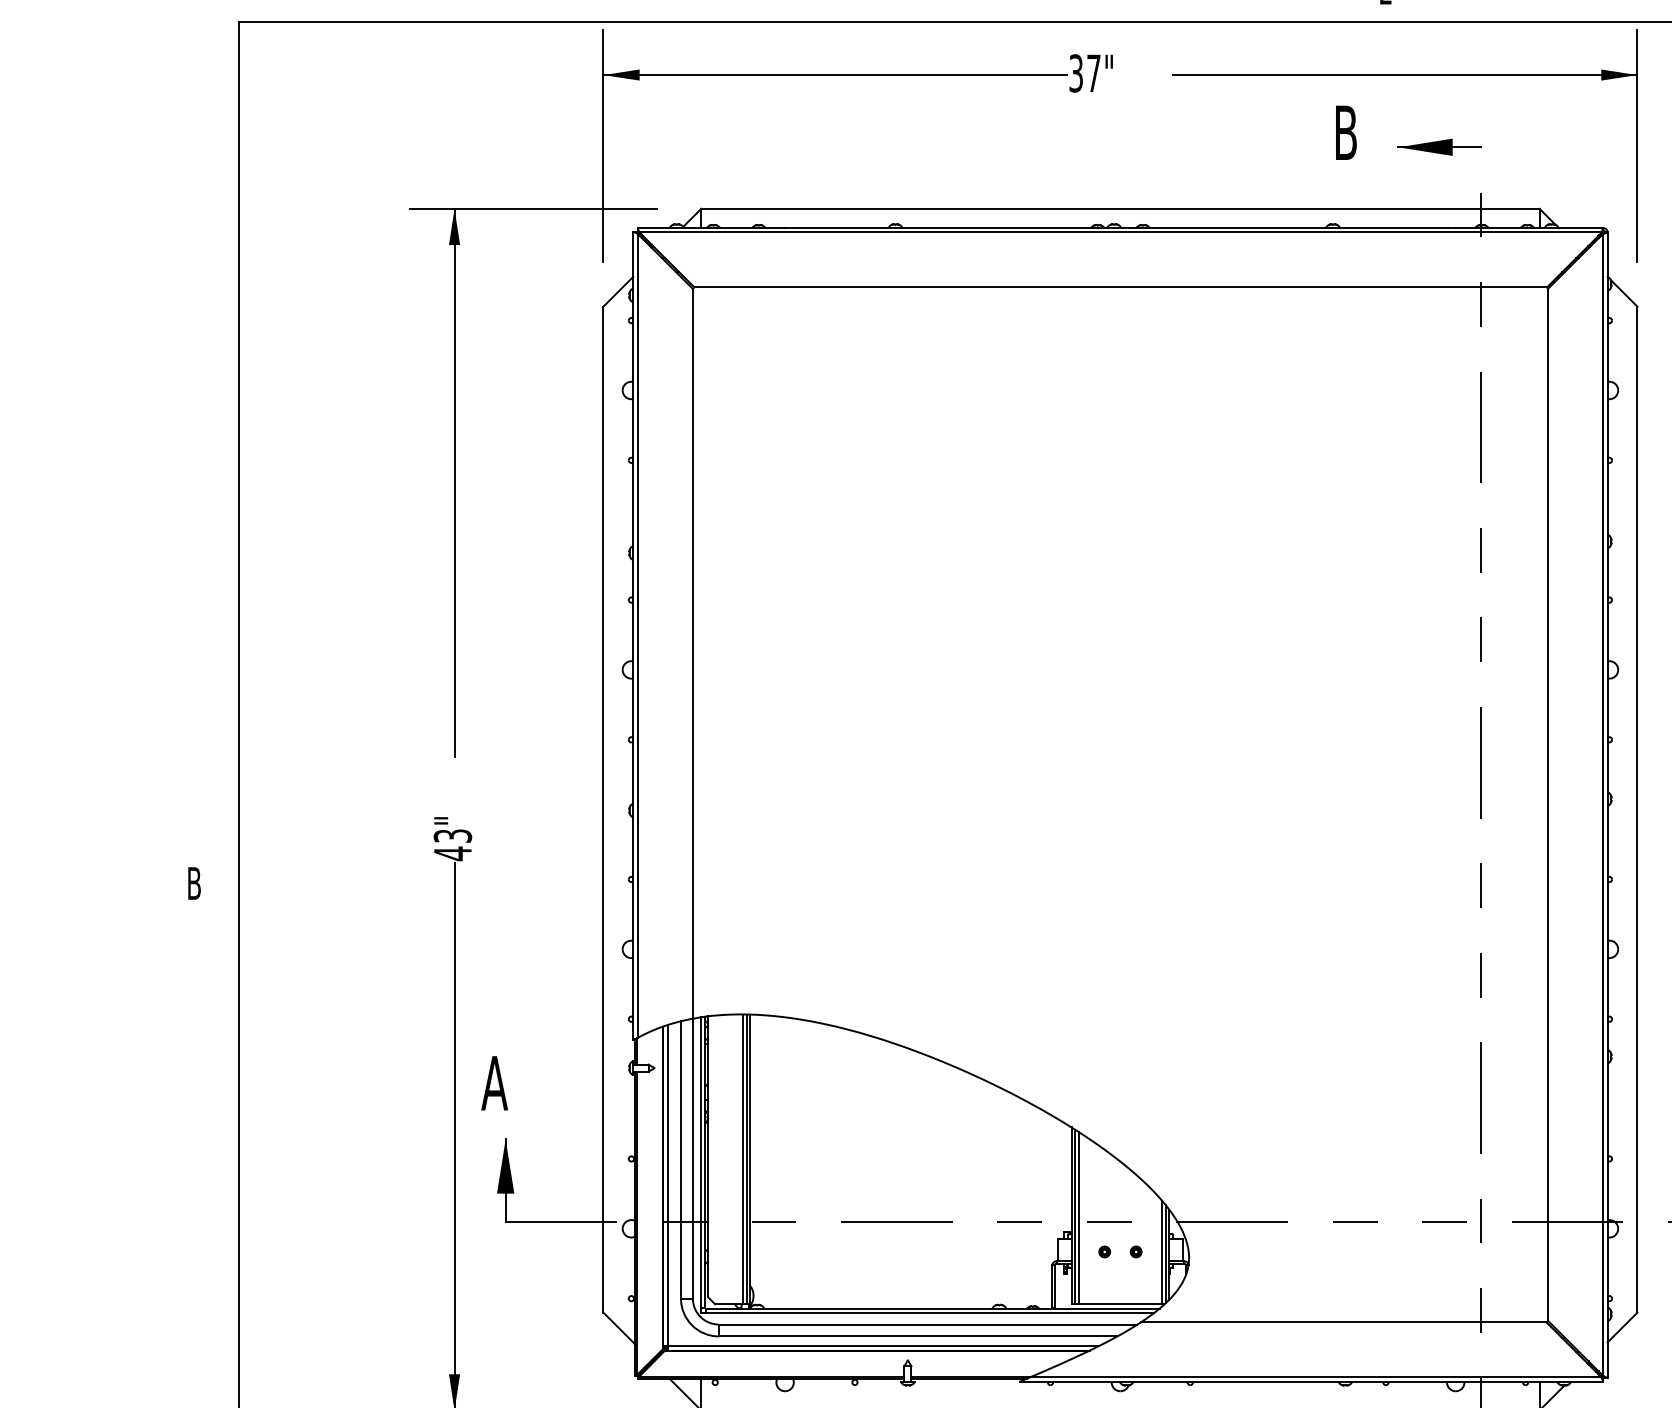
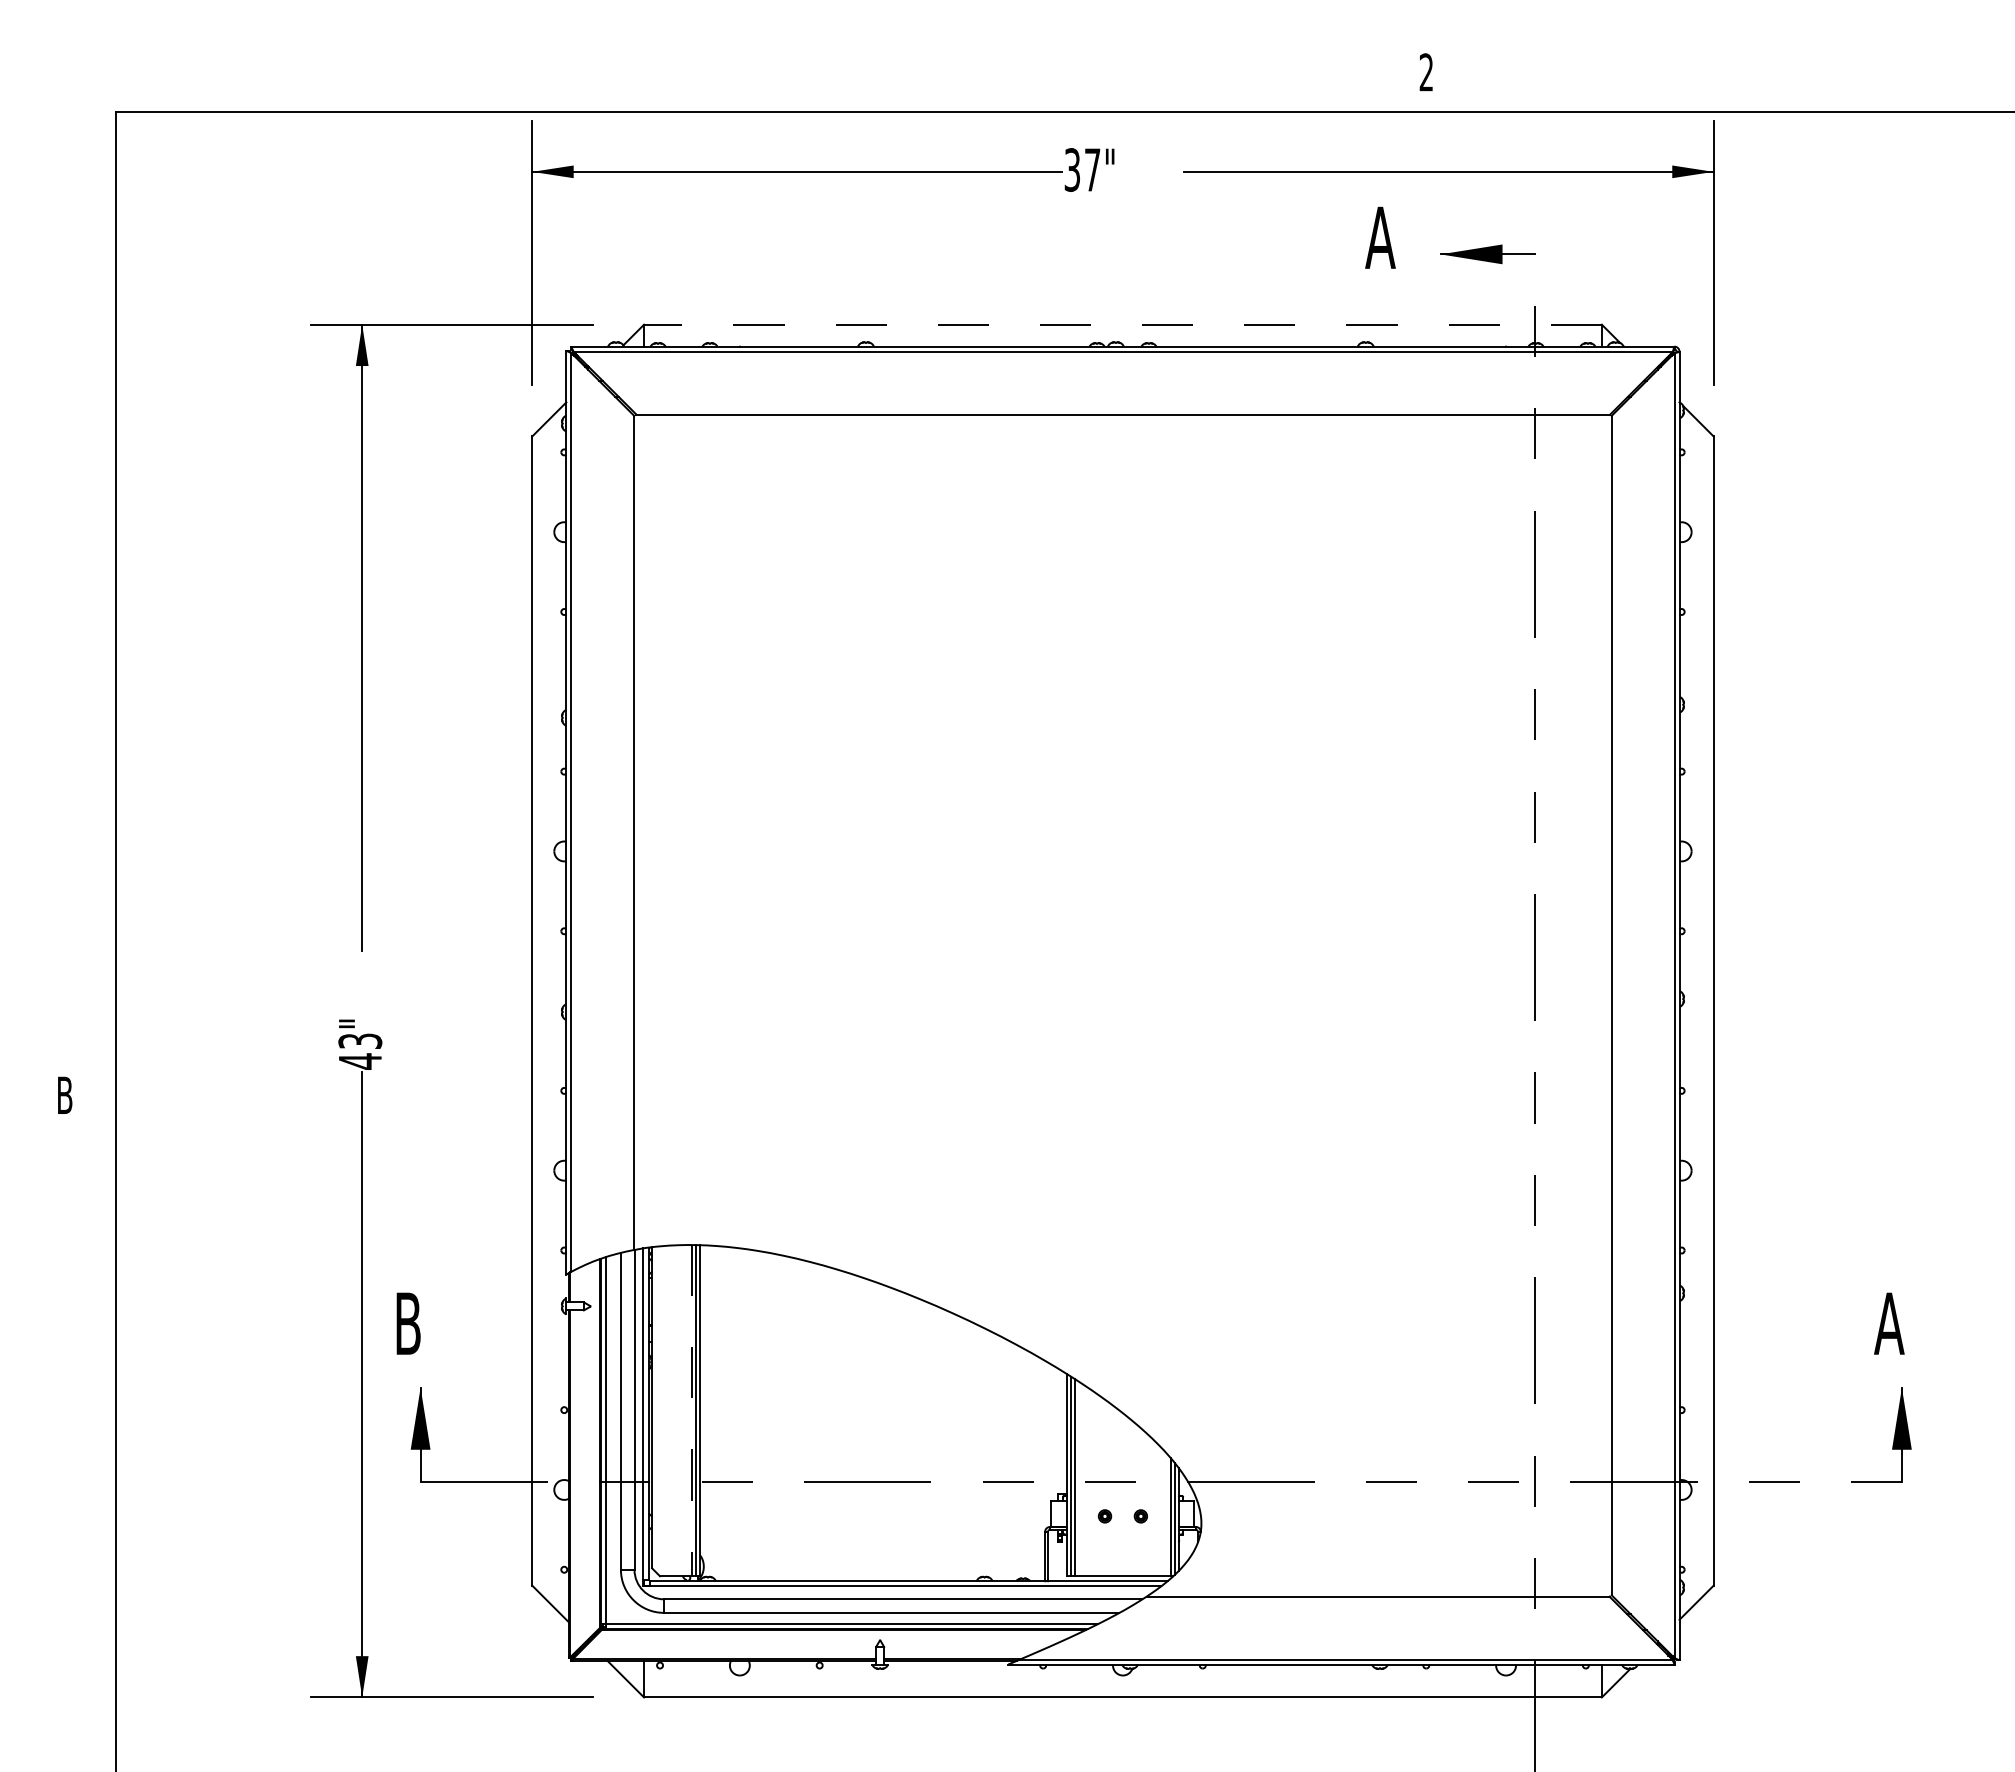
text: (1345, 132) -> (1380, 237), B -> A
line: (1120, 208) -> (1122, 324), solid -> dashed
text: (494, 1083) -> (407, 1323), A -> B
line: (742, 1159) -> (691, 1410), solid -> dashed

